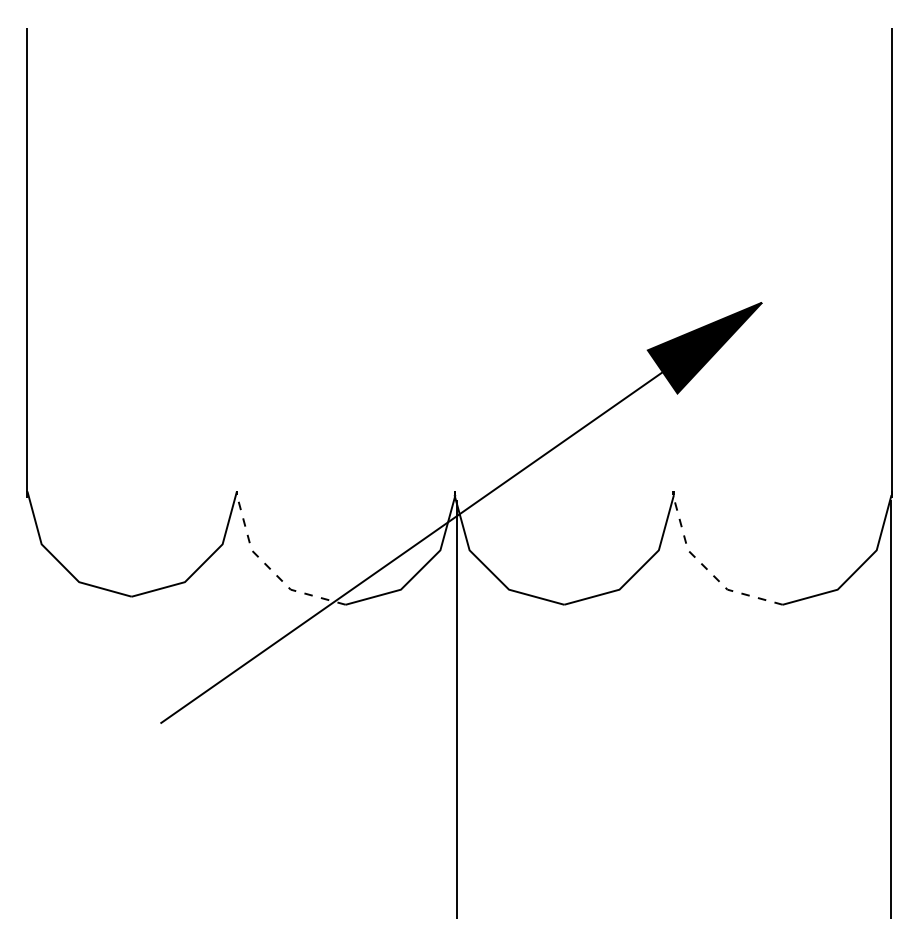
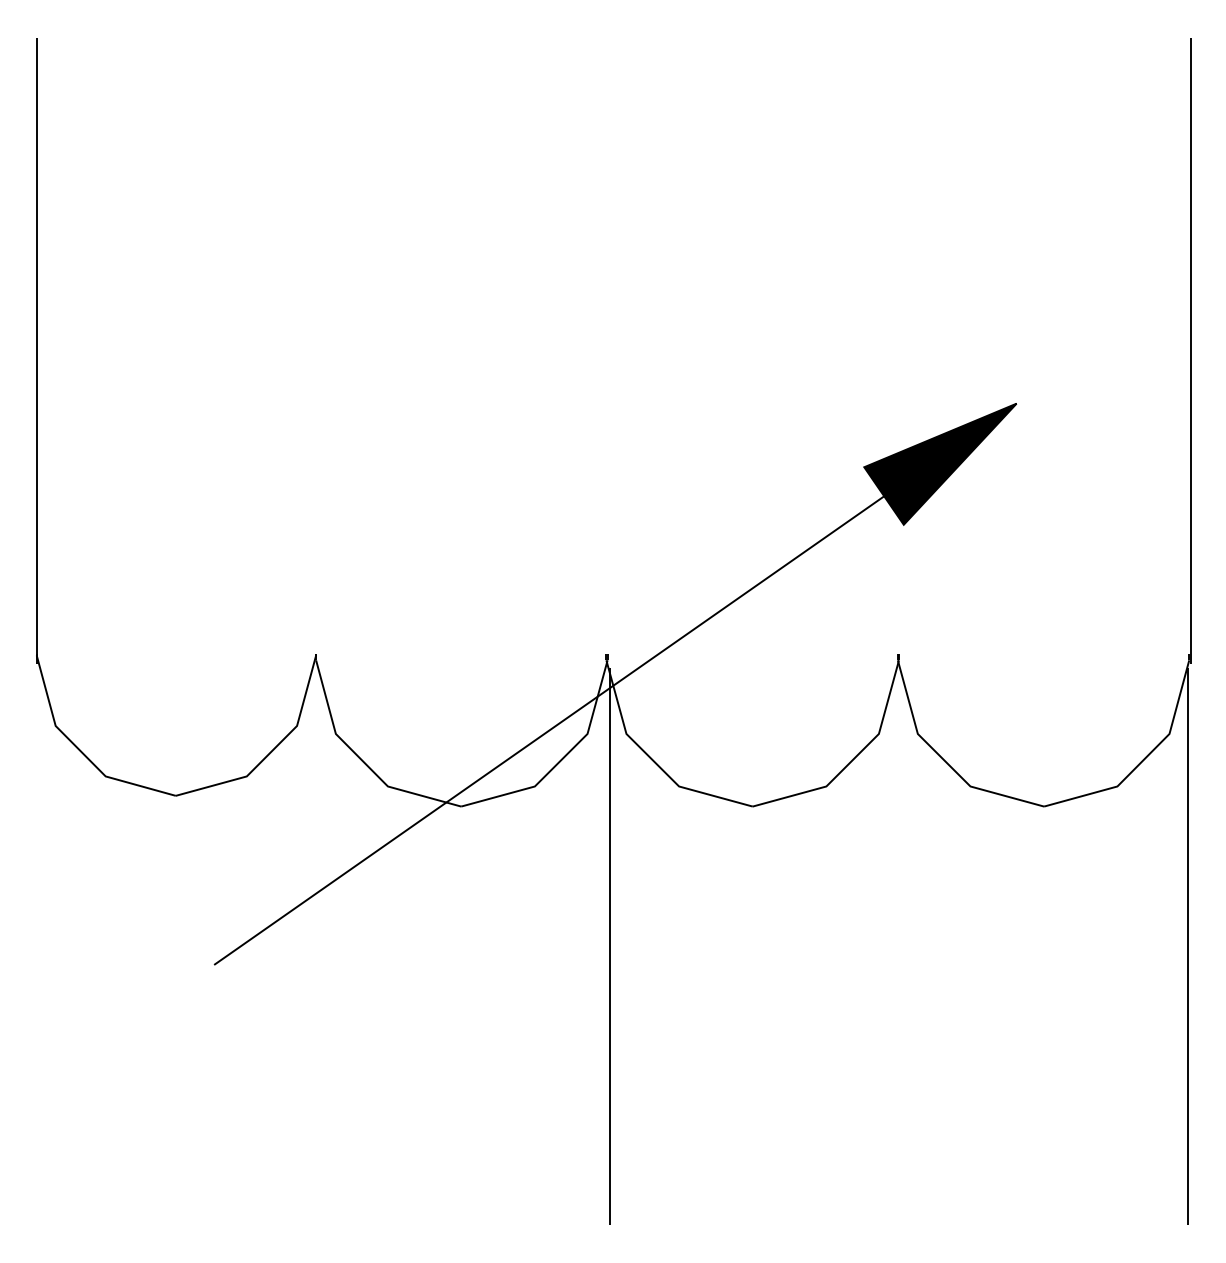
line: (270, 569) -> (360, 759), dashed -> solid
line: (707, 570) -> (943, 760), dashed -> solid

